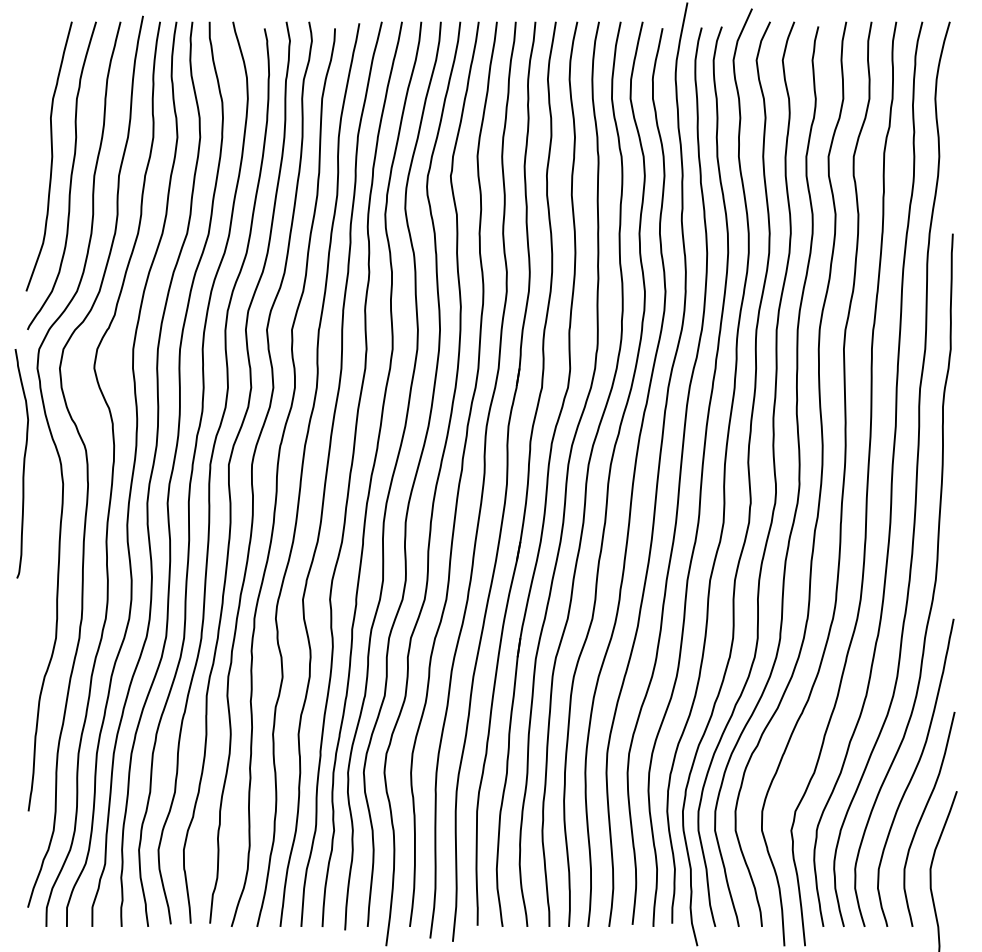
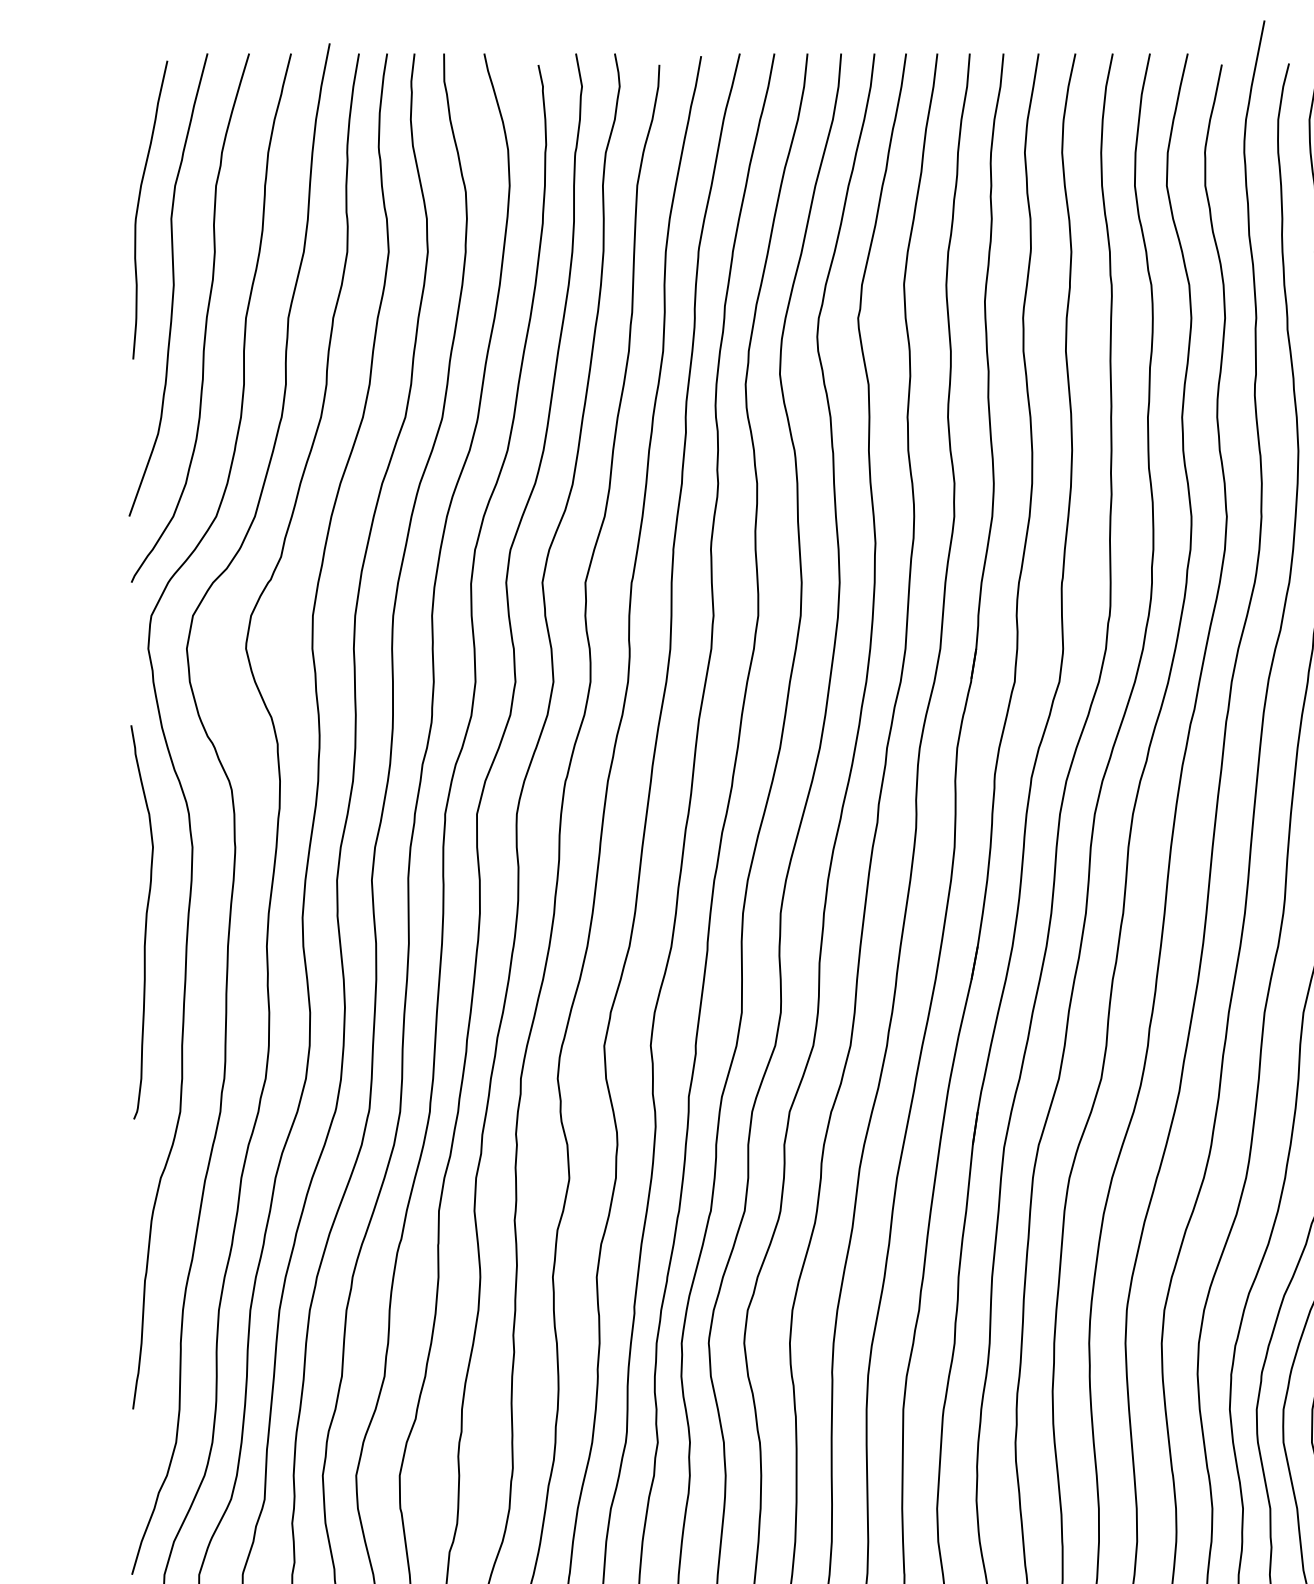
curve: (32, 111) -> (139, 207), added
curve: (23, 463) -> (144, 921), moved

